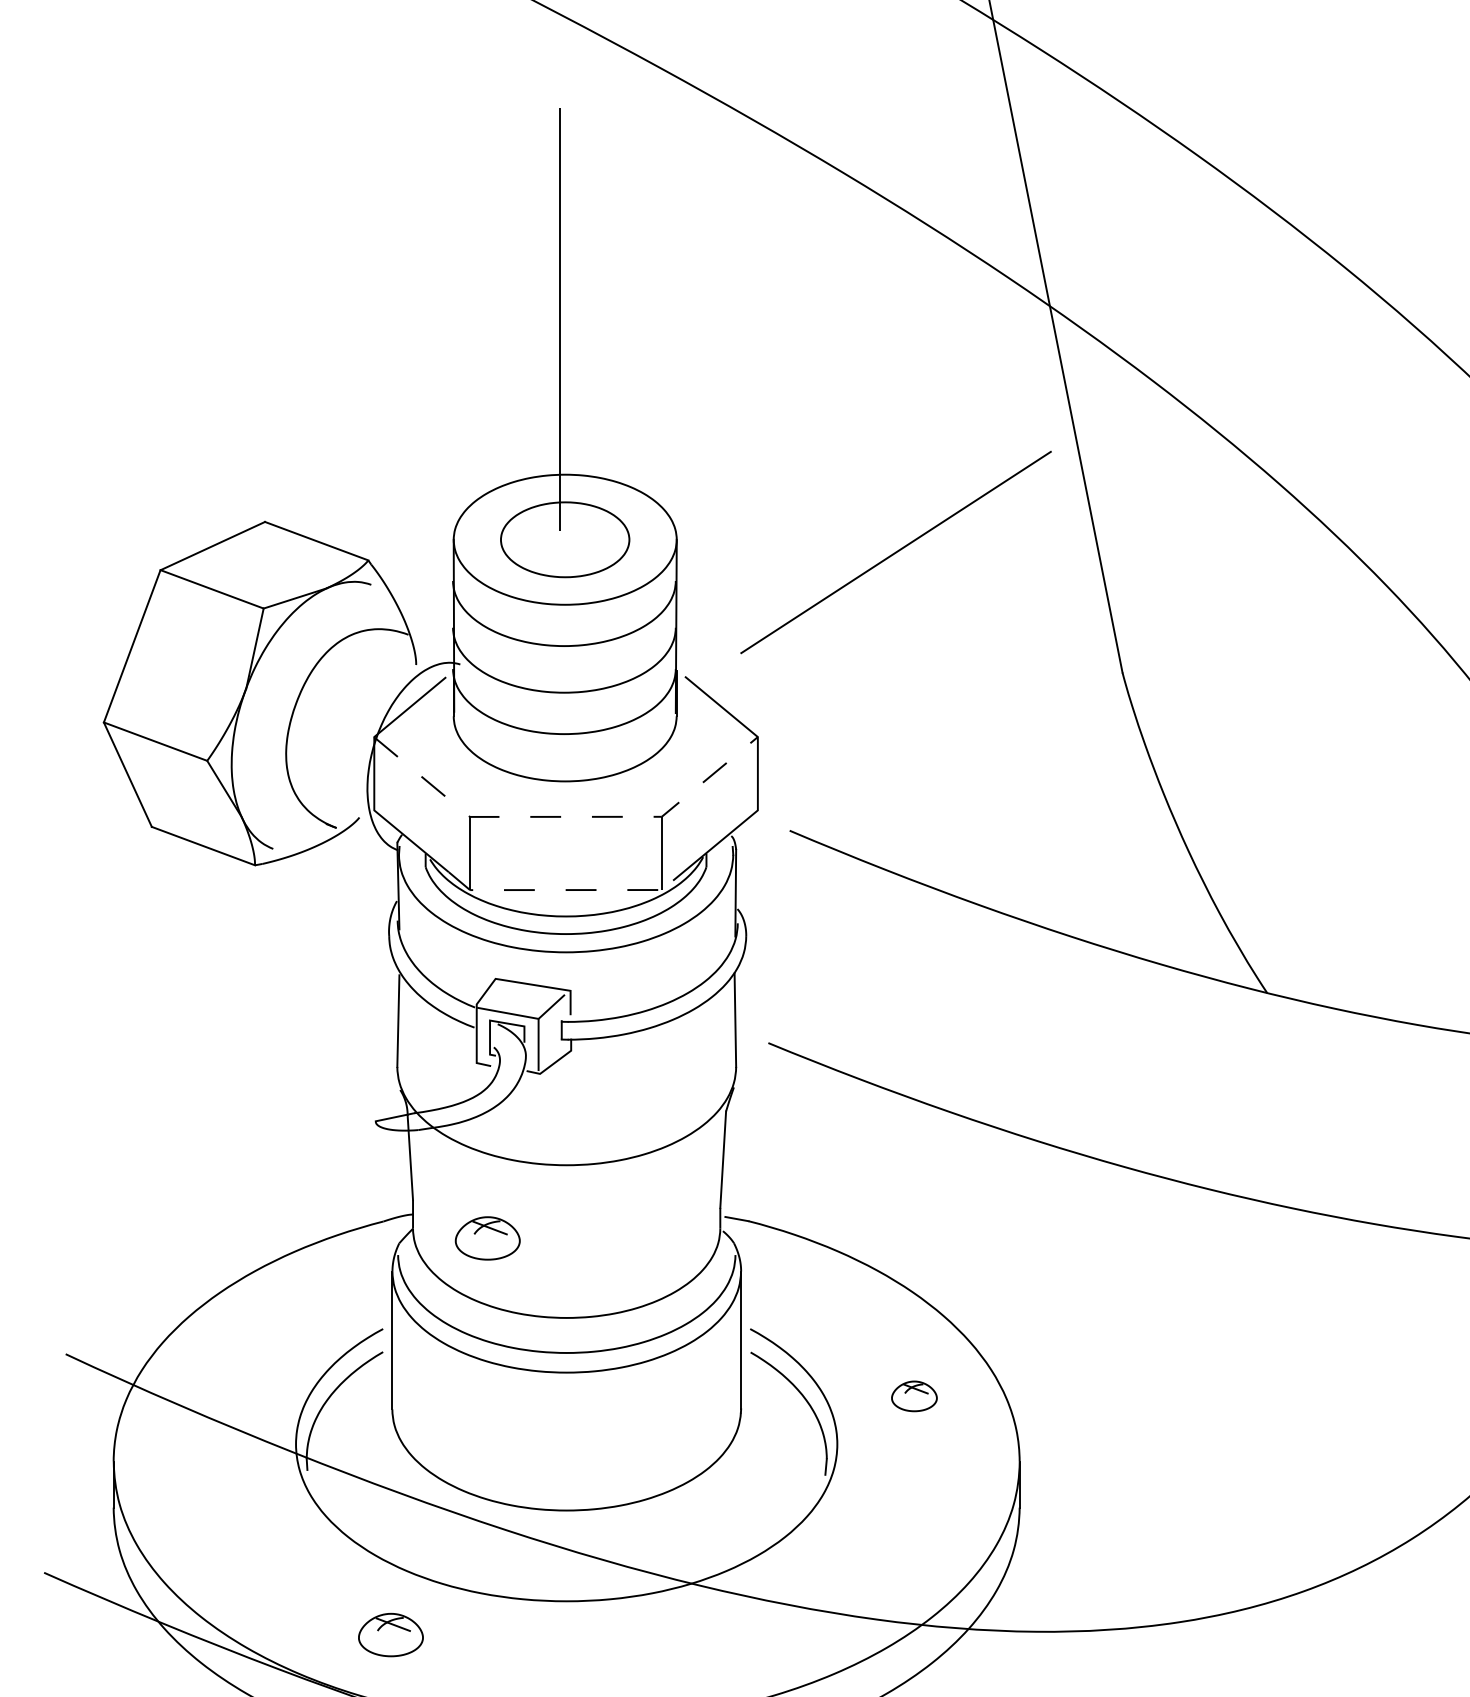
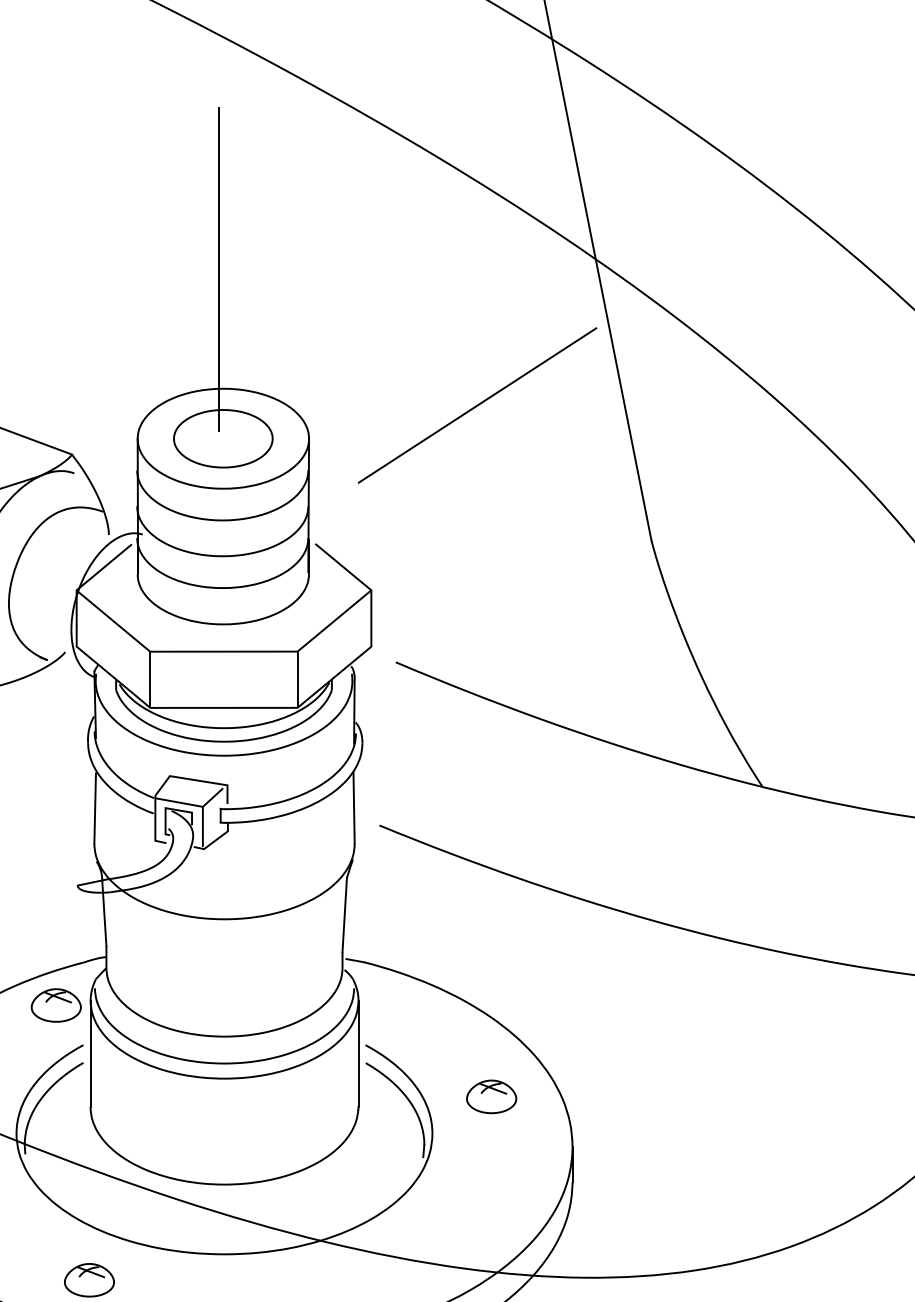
line: (895, 552) -> (477, 405), moved
line: (565, 816) -> (223, 651), dashed -> solid
line: (559, 890) -> (218, 708), dashed -> solid
part: (487, 1238) -> (56, 1005), moved
part: (914, 1396) -> (491, 1096), size x1.43

